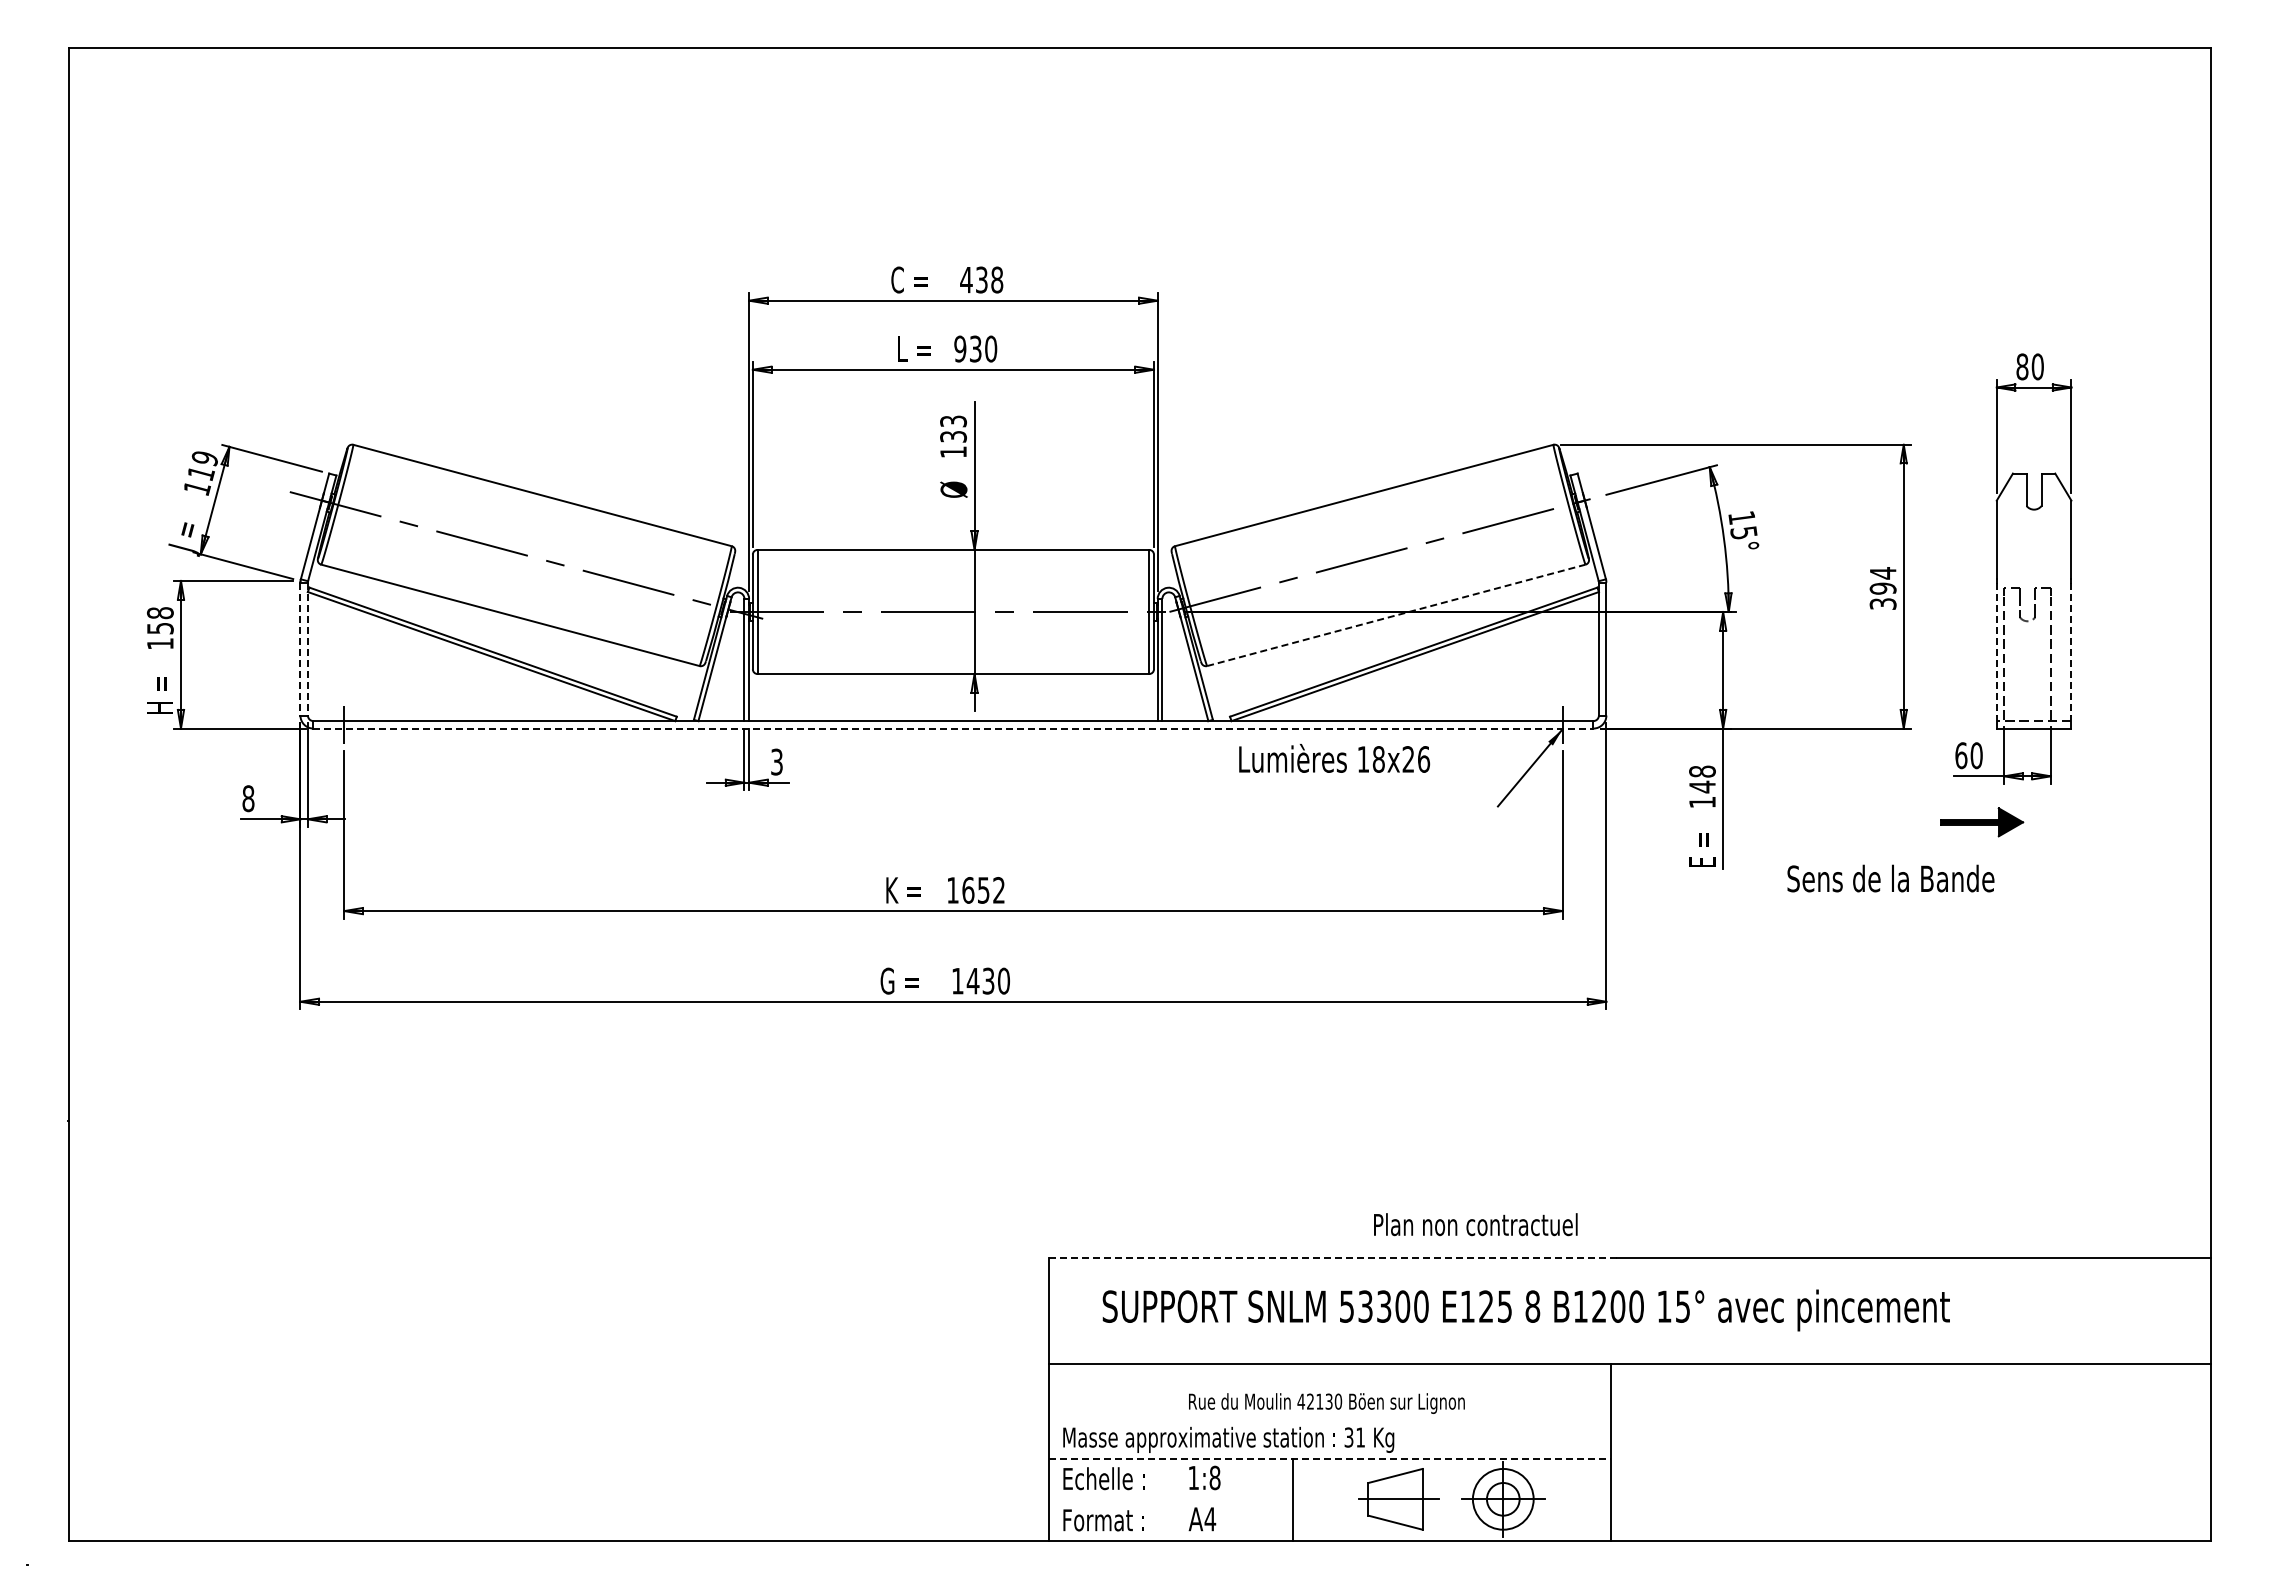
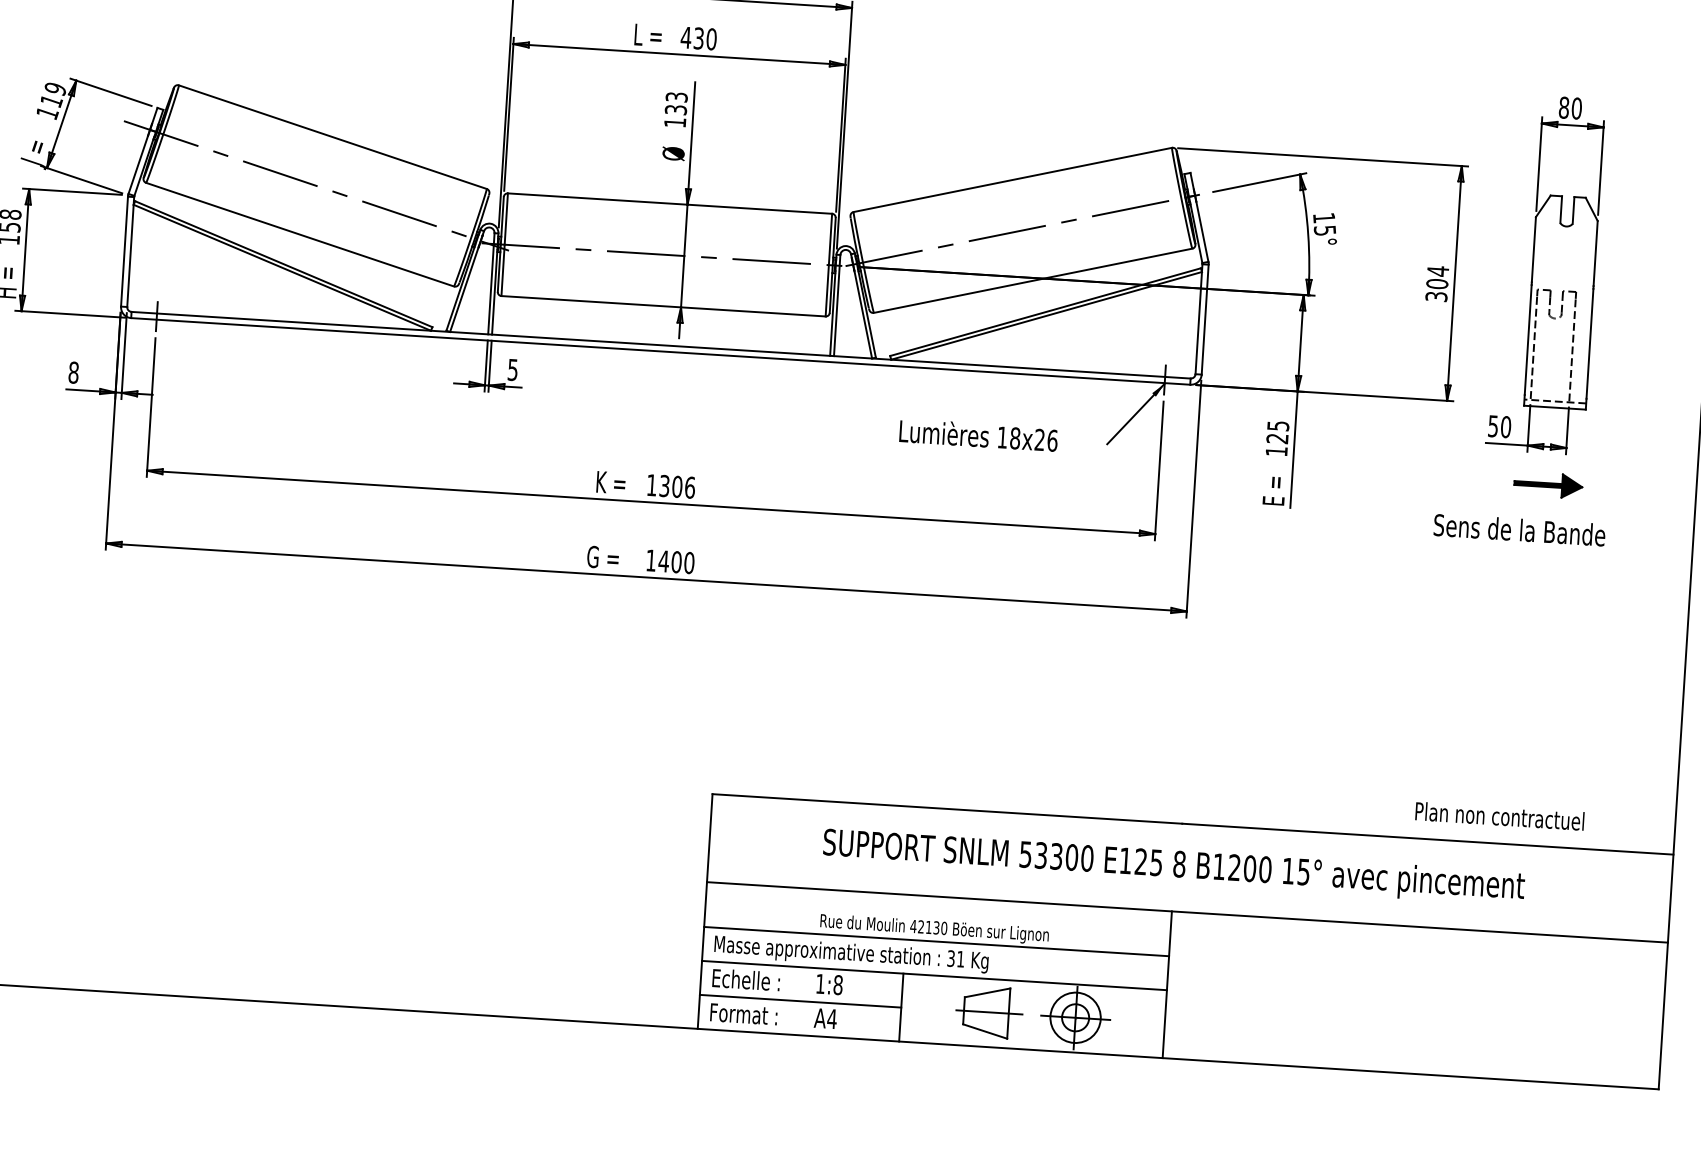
text: (959, 348) -> (685, 37), 930 -> 430
text: (1883, 588) -> (1437, 283), 394 -> 304
line: (1396, 615) -> (1033, 280), dashed -> solid
line: (300, 649) -> (124, 251), dashed -> solid
line: (307, 649) -> (130, 252), dashed -> solid
line: (1996, 649) -> (1527, 340), dashed -> solid
line: (2071, 649) -> (1590, 344), dashed -> solid
line: (953, 728) -> (660, 351), dashed -> solid
text: (1961, 755) -> (1493, 426), 60 -> 50
text: (1334, 758) -> (978, 435), moved
text: (776, 761) -> (512, 369), 3 -> 5
text: (1702, 779) -> (1277, 432), 148 -> 125
part: (1982, 822) -> (1548, 485), moved
text: (1890, 878) -> (1519, 529), moved
text: (983, 890) -> (677, 486), 1652 -> 1306
text: (988, 980) -> (676, 561), 1430 -> 1400
text: (1475, 1224) -> (1499, 816), moved
line: (1333, 1257) -> (947, 808), dashed -> solid
text: (1525, 1310) -> (1173, 867), moved
line: (1330, 1418) -> (936, 941), added
line: (1330, 1459) -> (934, 975), dashed -> solid
line: (1170, 1500) -> (800, 1001), added

